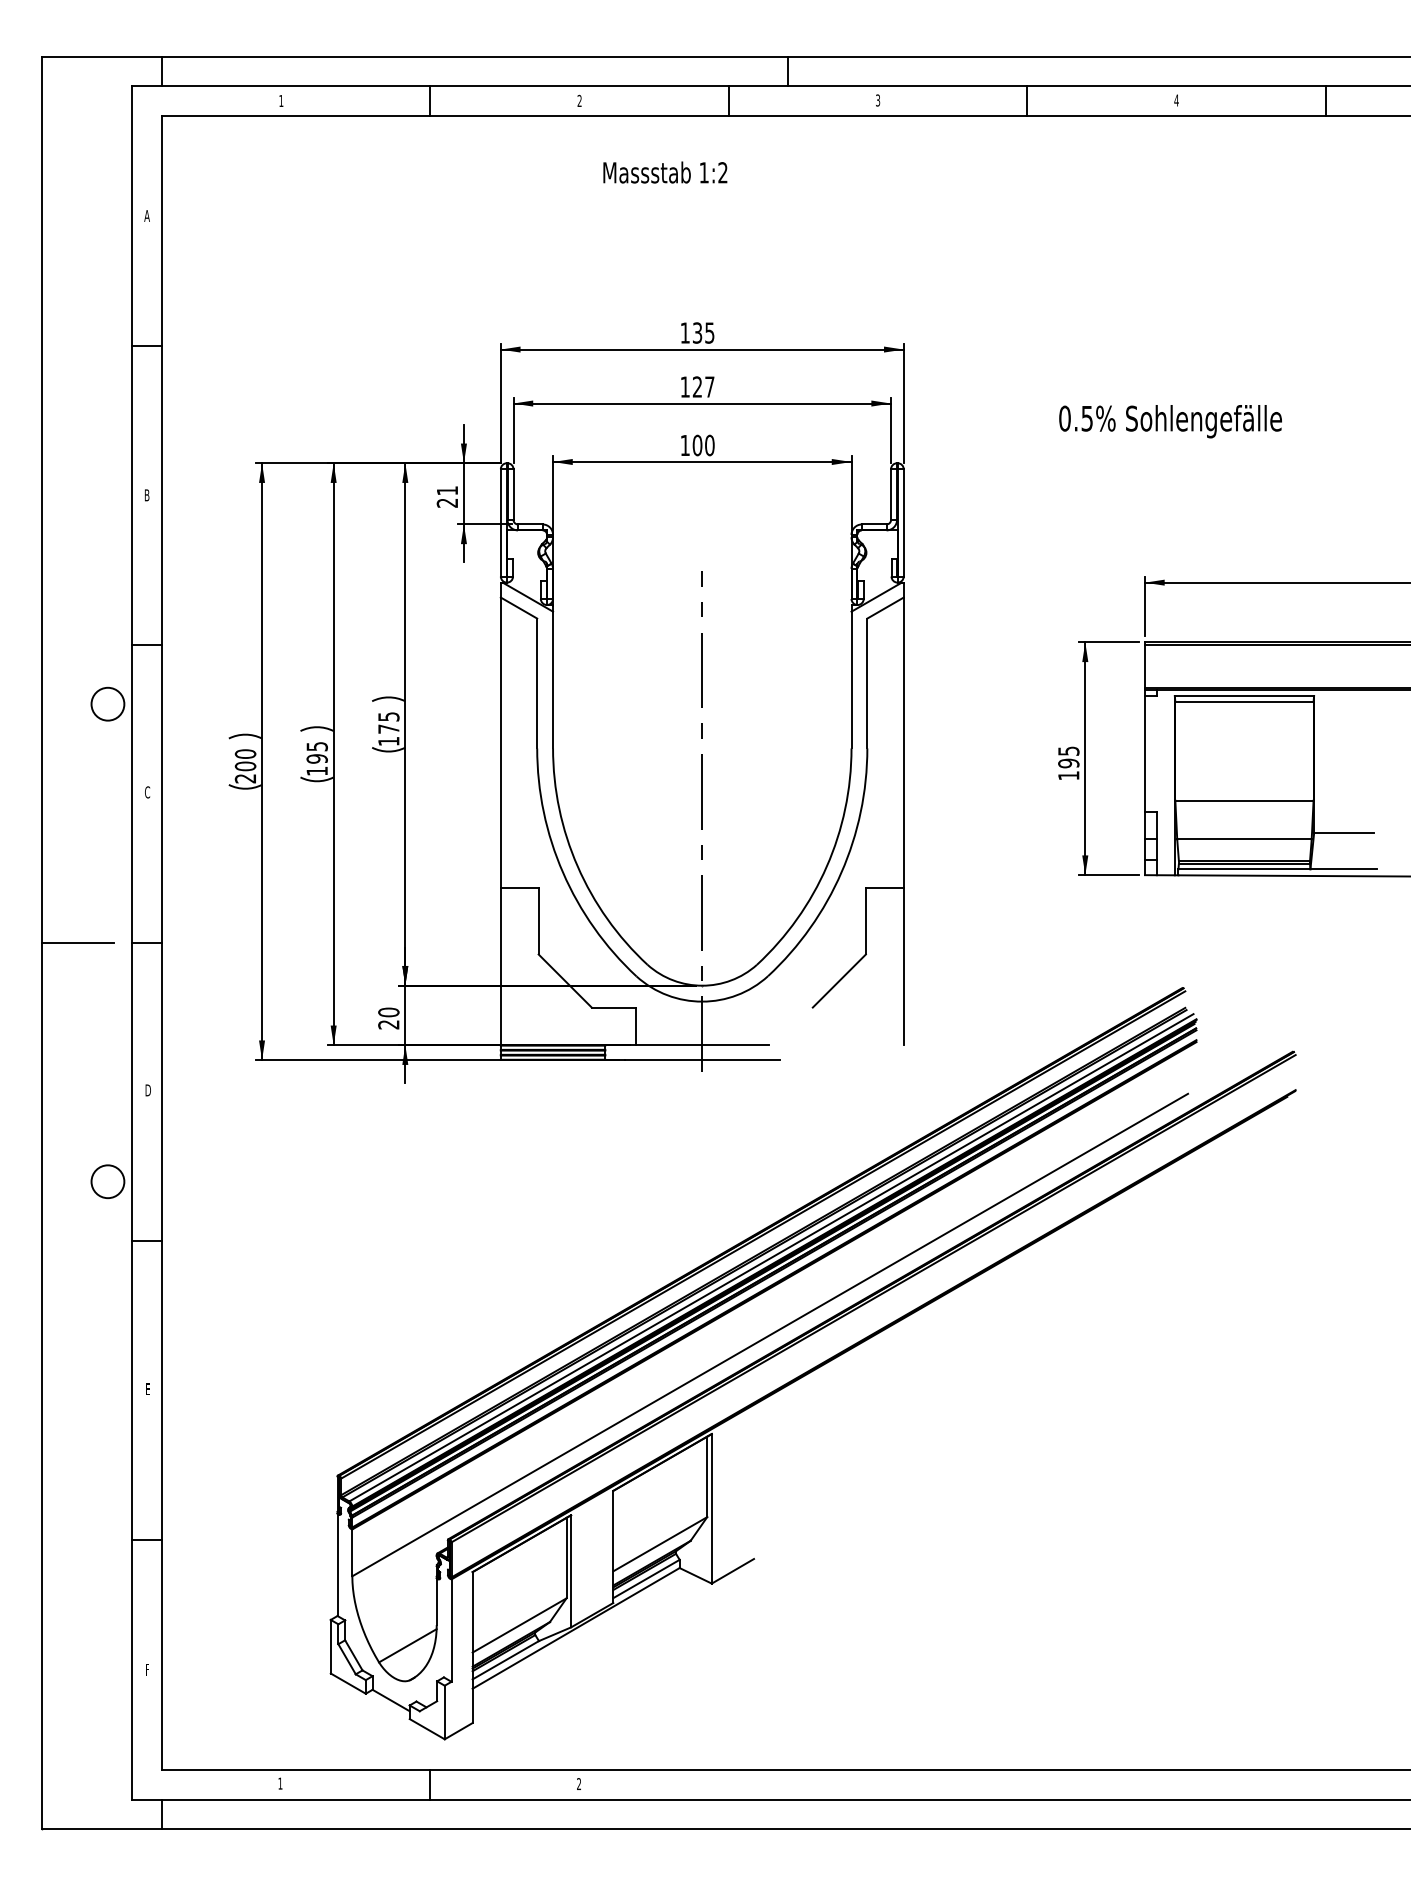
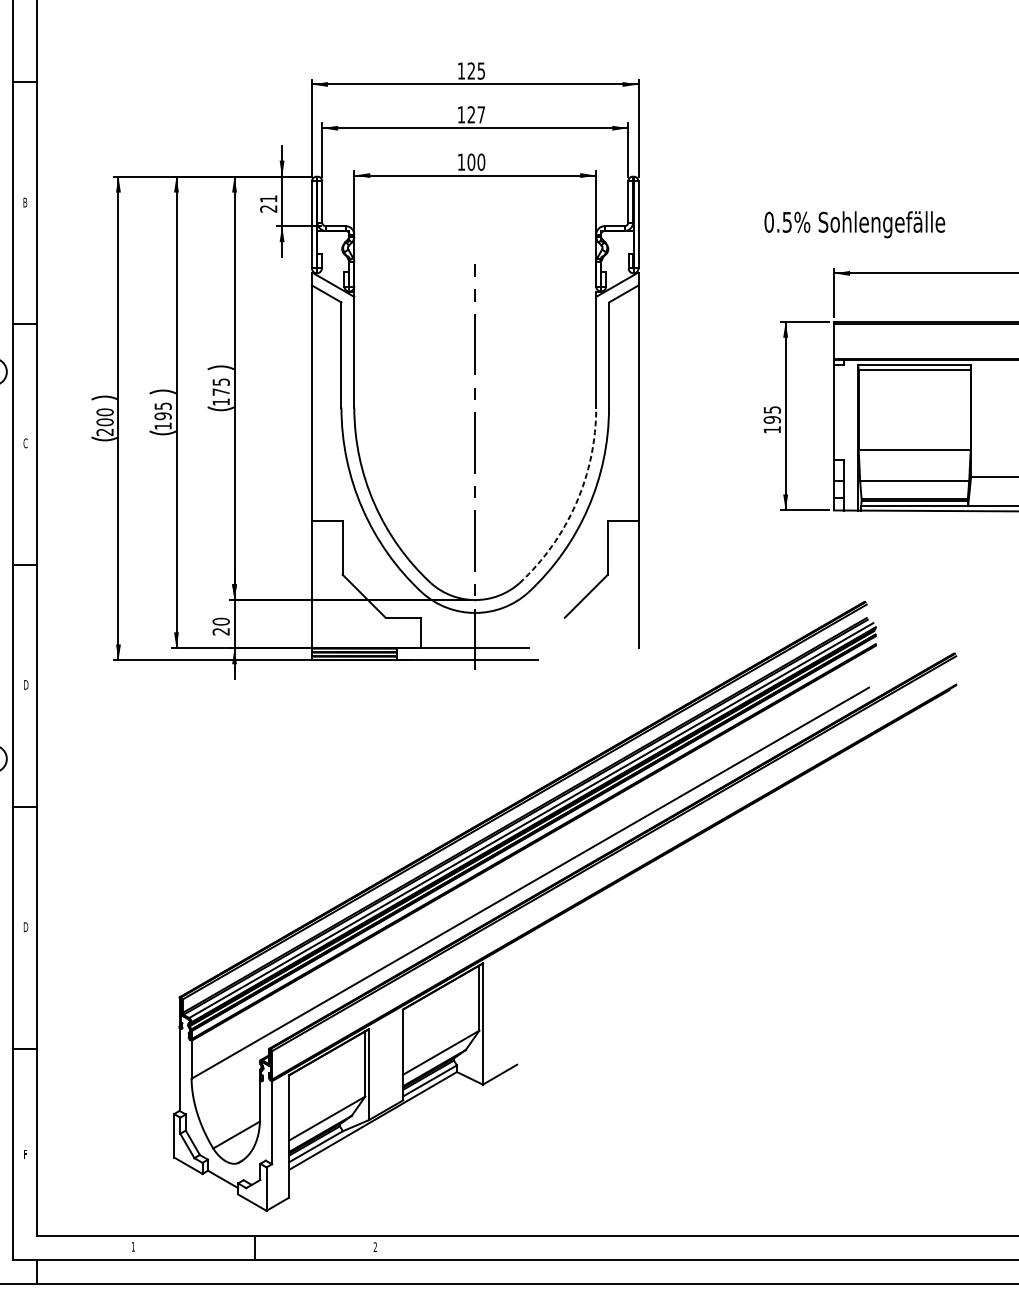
text: (697, 332) -> (471, 70), 135 -> 125
text: (1170, 421) -> (854, 224), moved
arc: (826, 866) -> (575, 503), solid -> dashed
text: (147, 1389) -> (25, 927), E -> D

